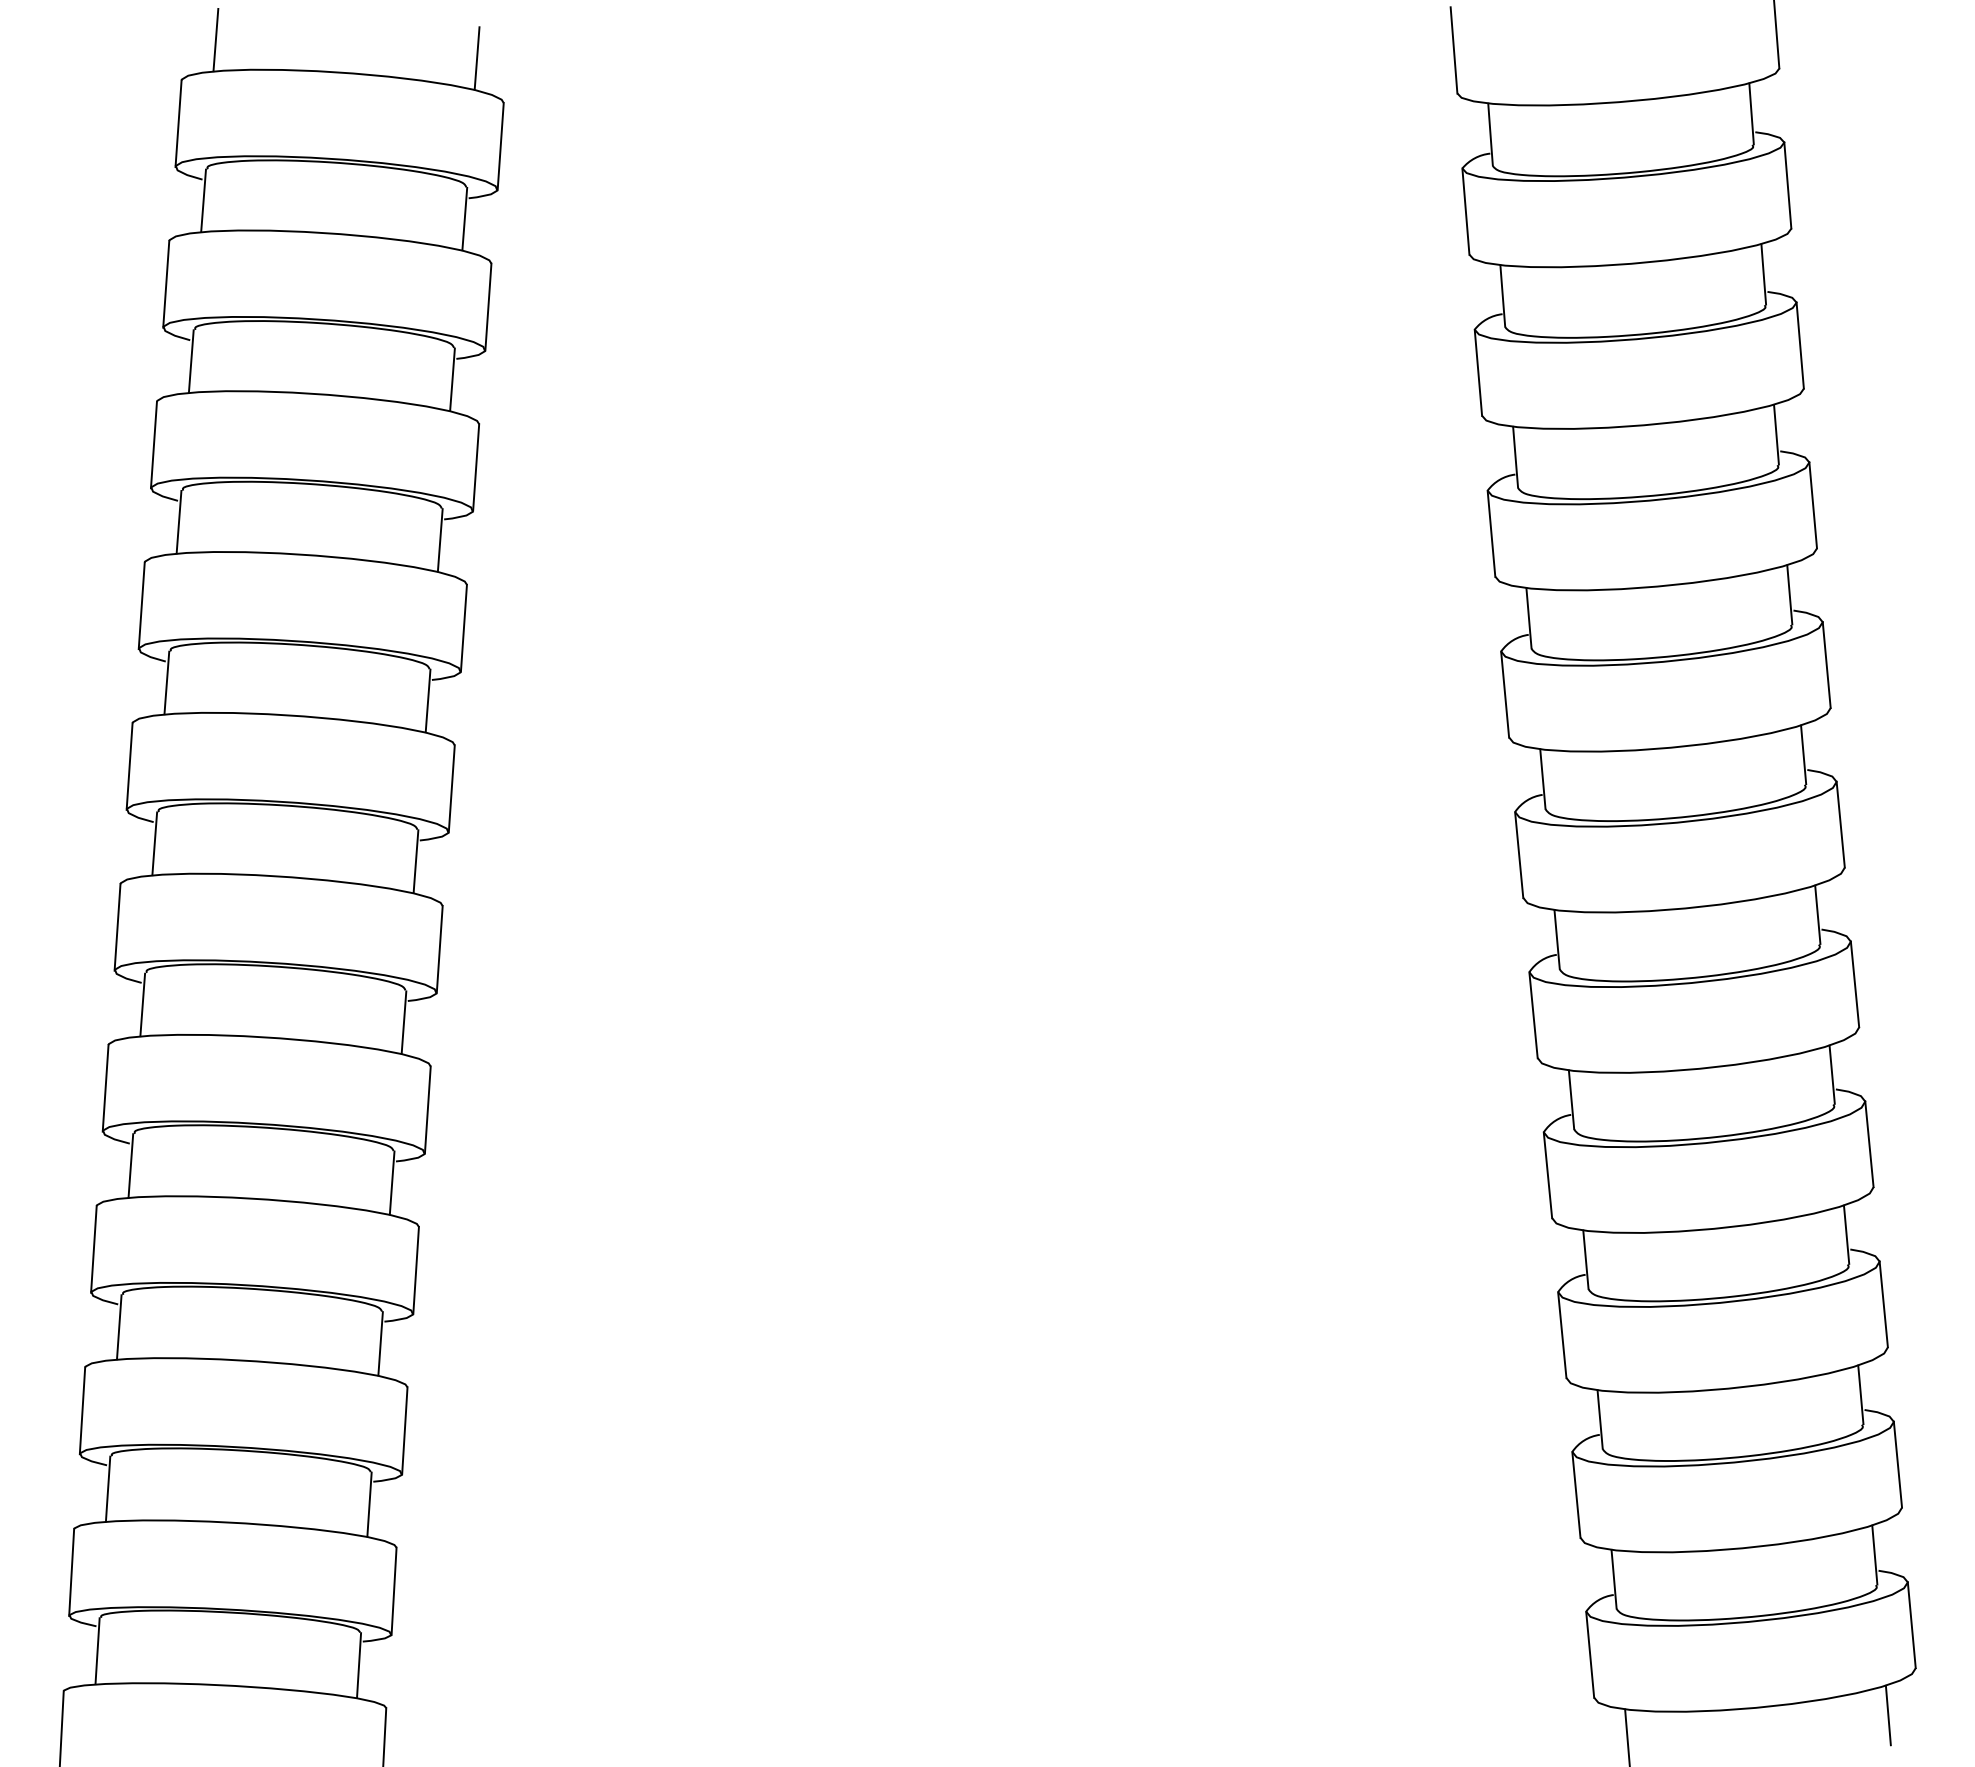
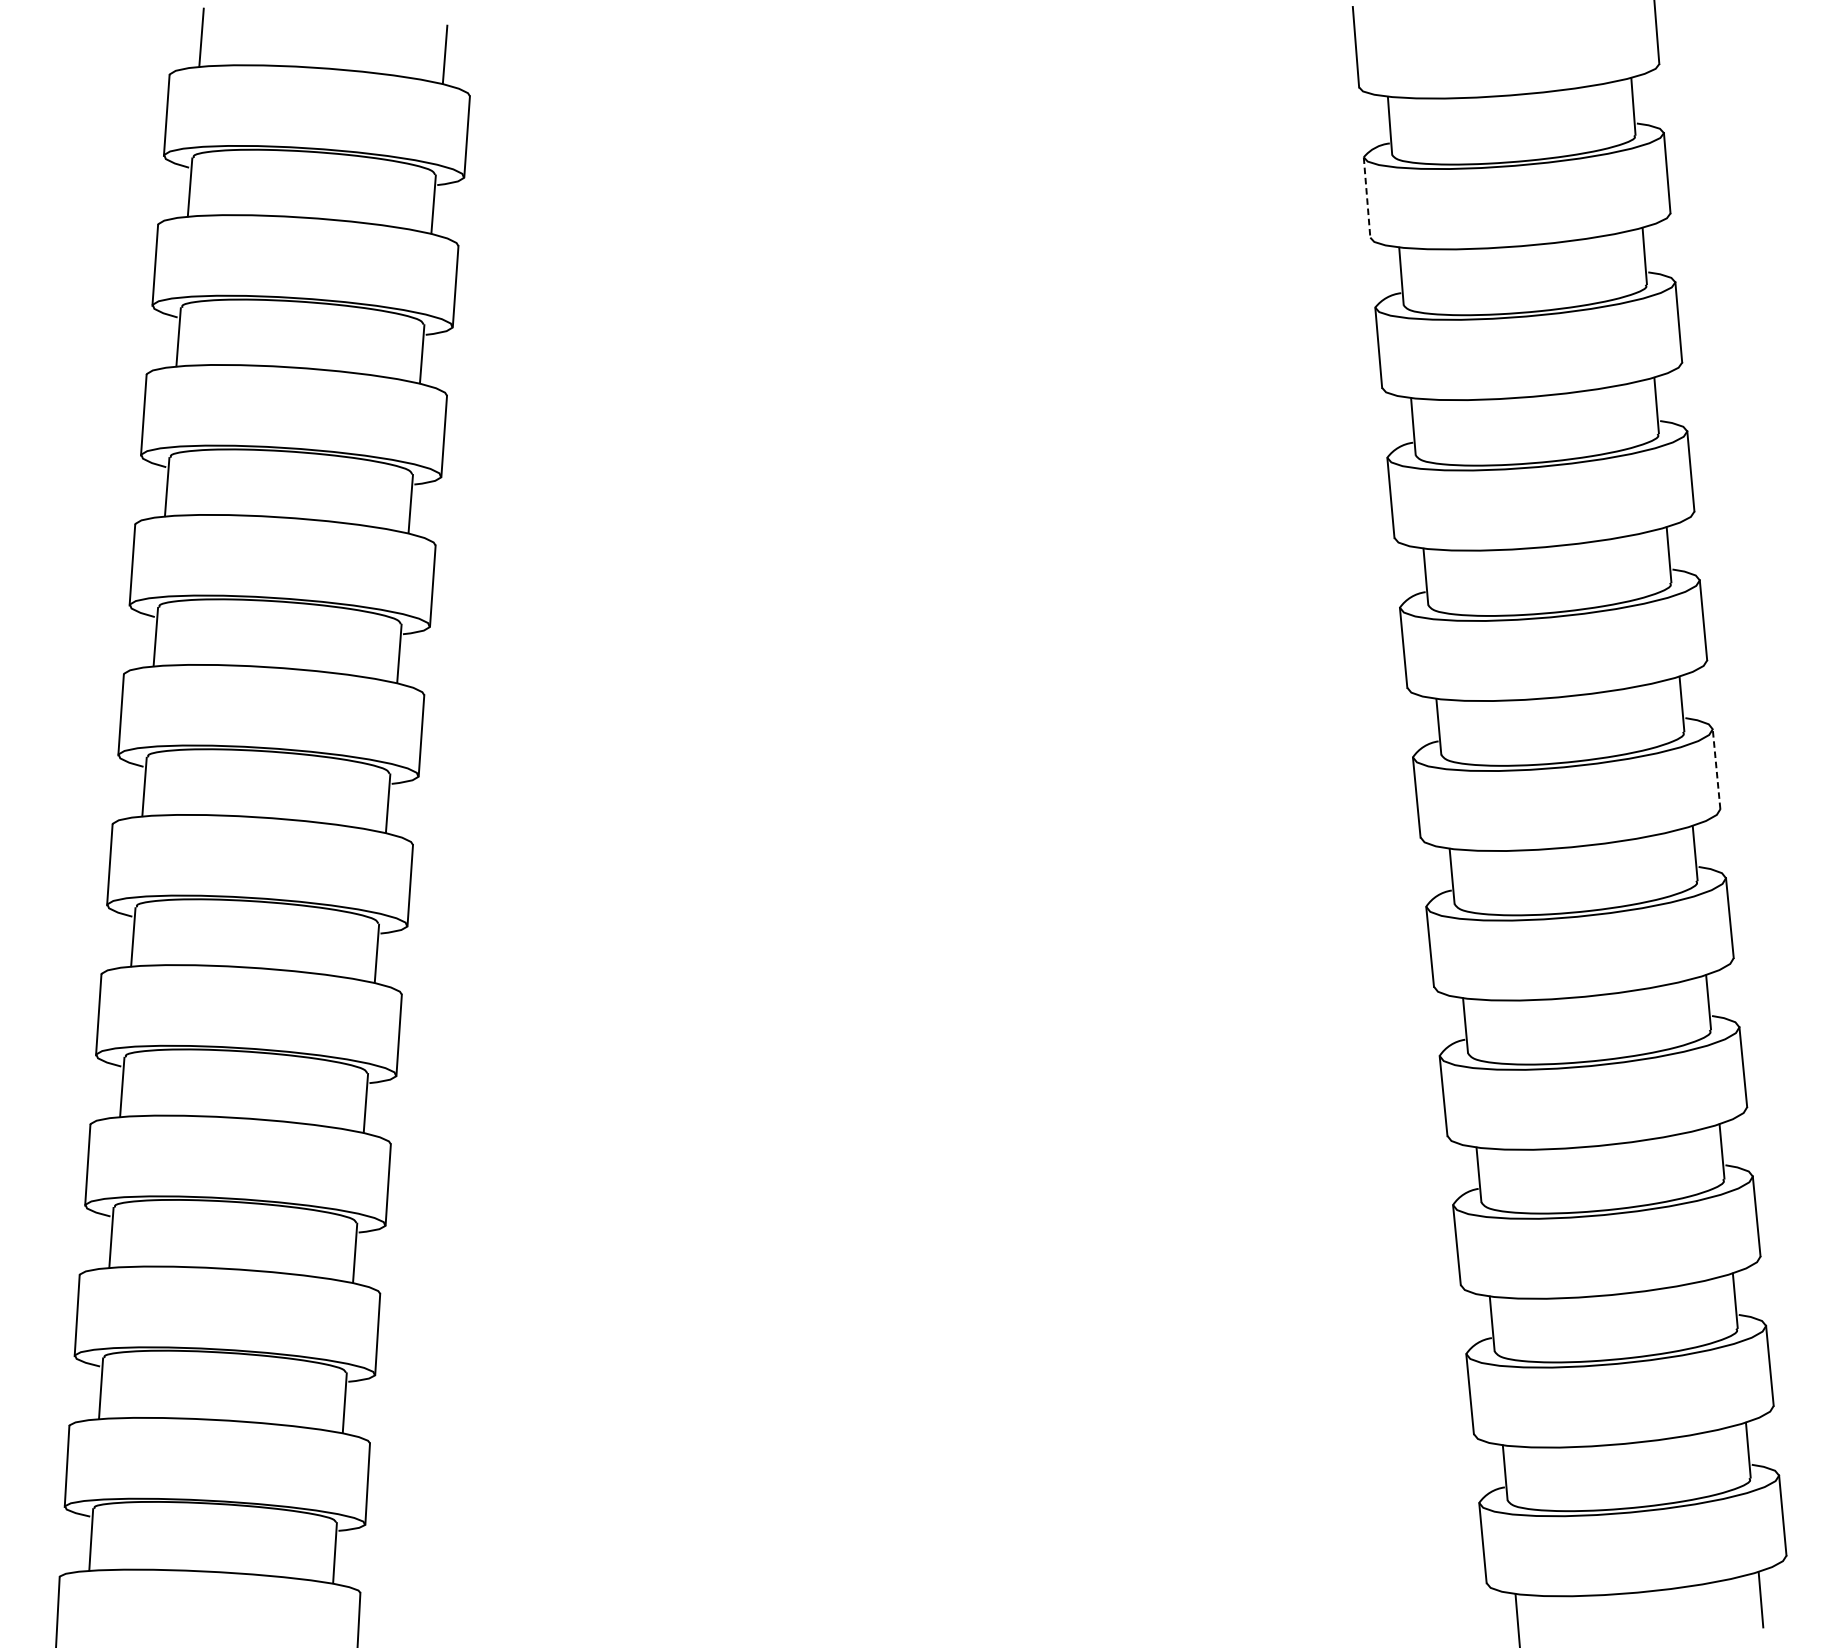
line: (1465, 212) -> (1366, 198), solid -> dashed
line: (1840, 824) -> (1716, 768), solid -> dashed

